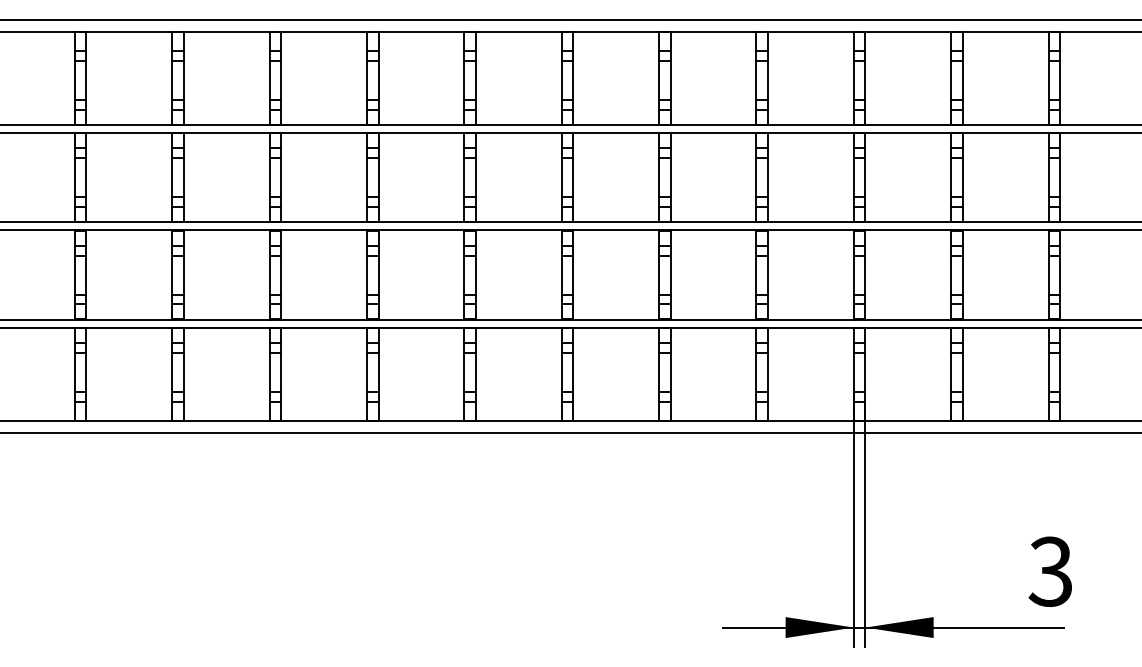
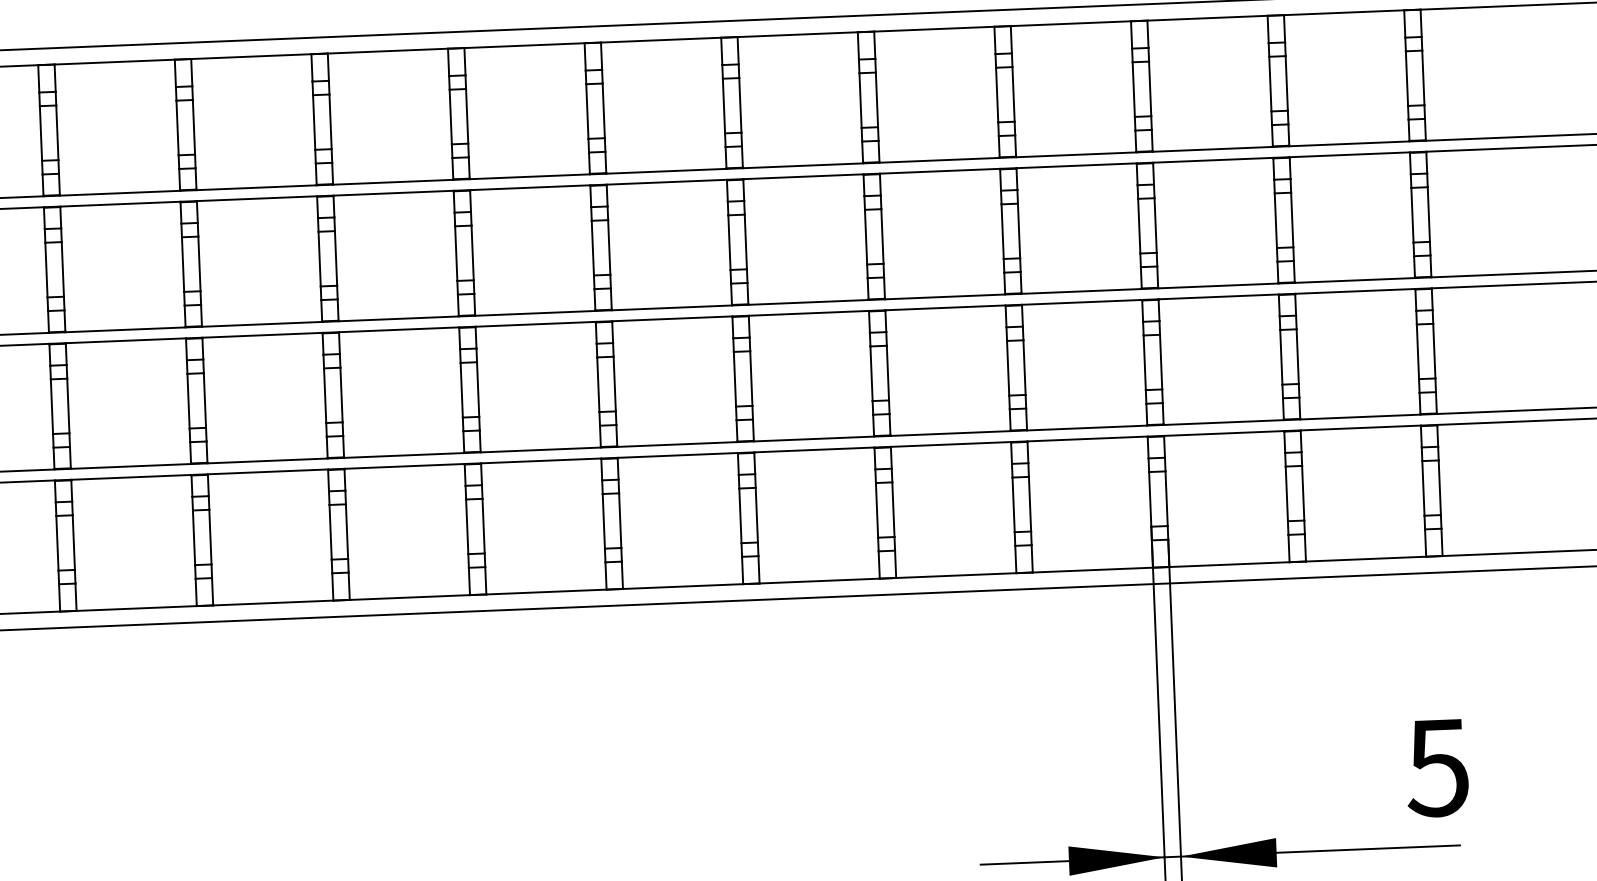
text: (1050, 571) -> (1437, 767), 3 -> 5

